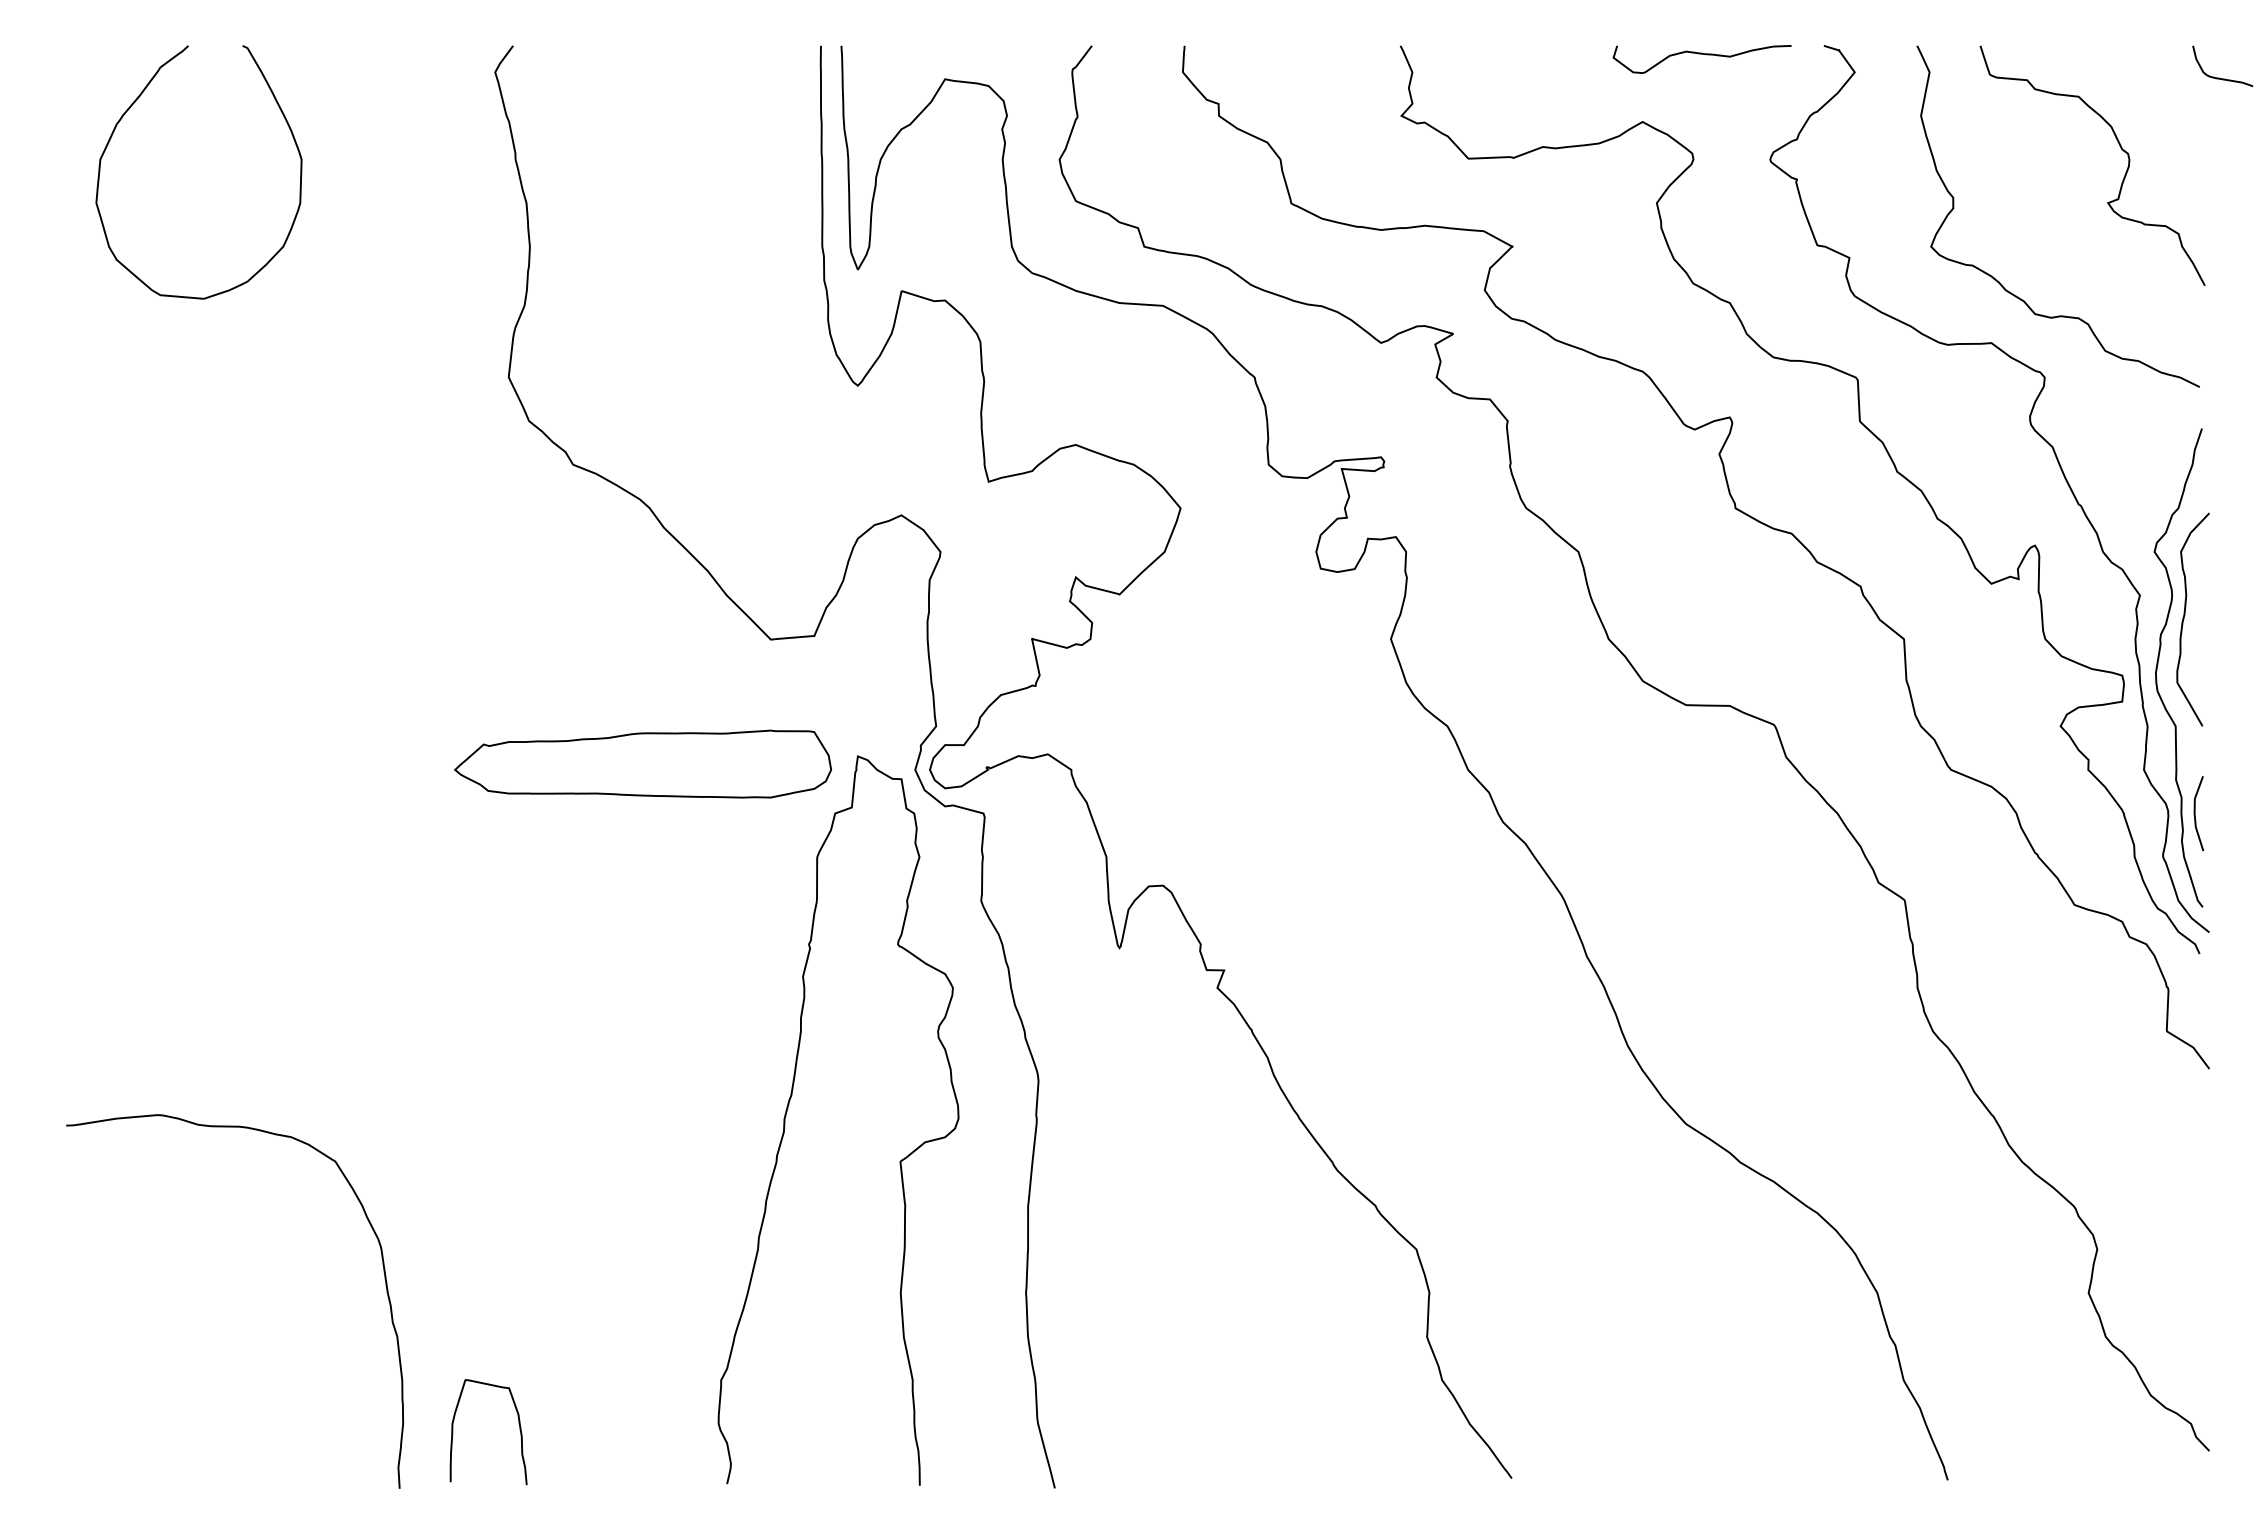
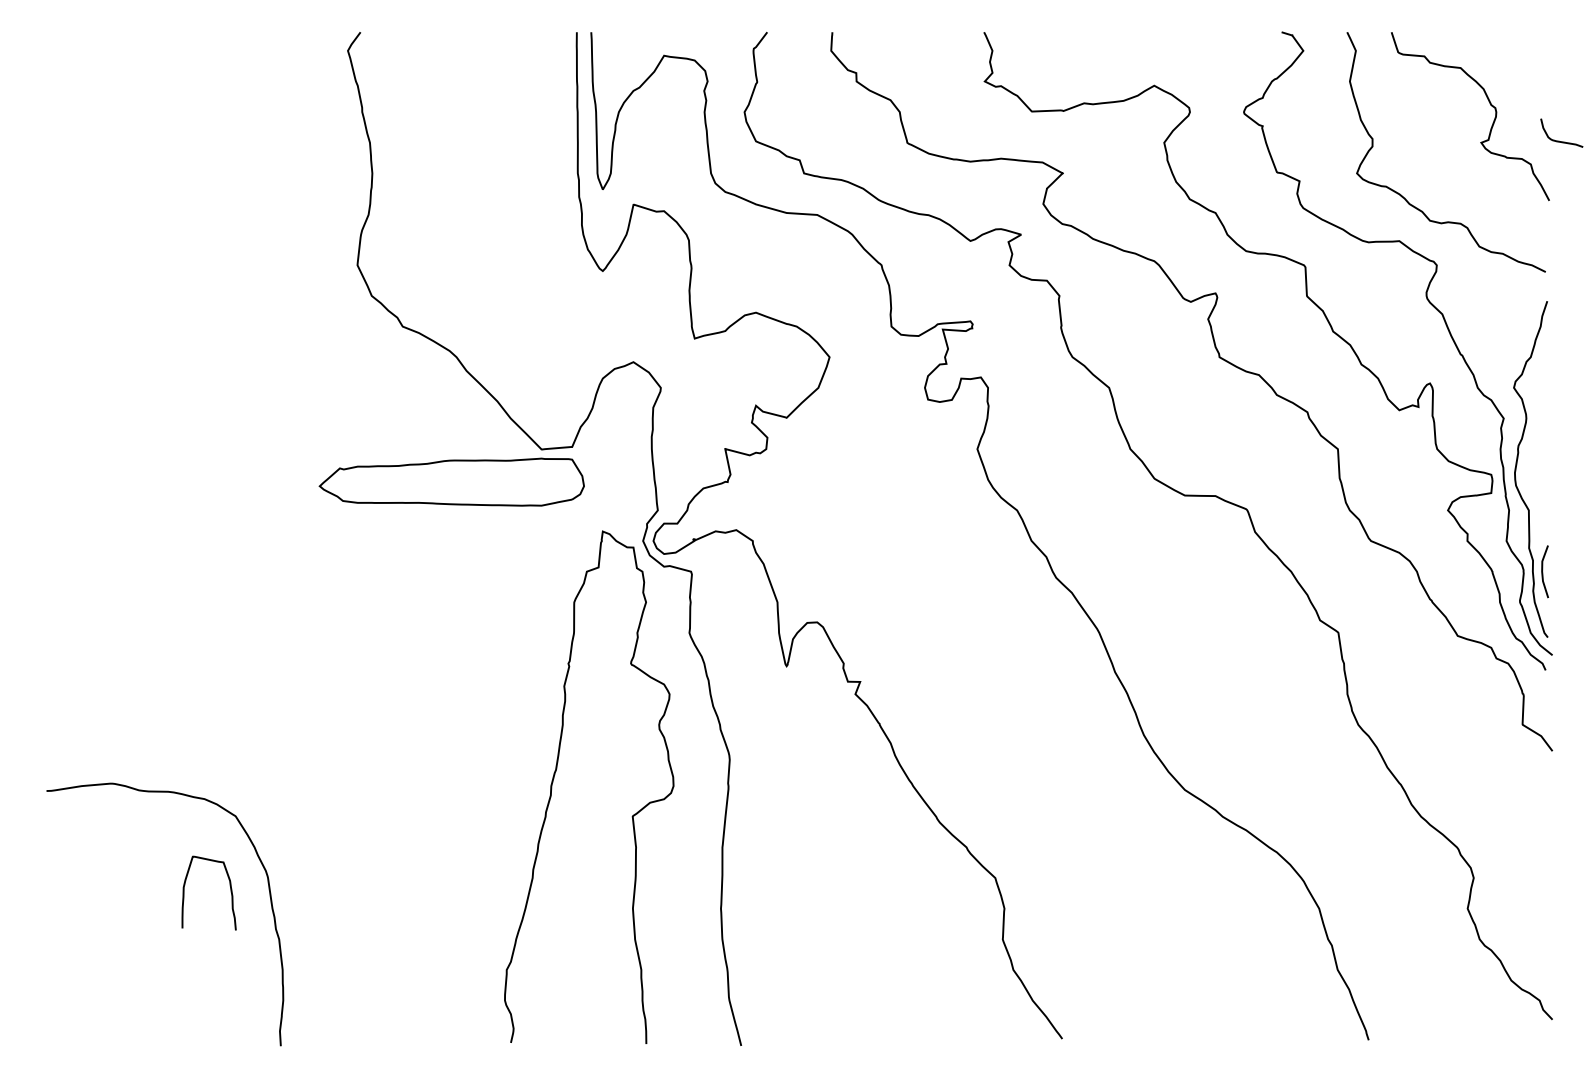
curve: (1701, 54) -> (1195, 38), removed
curve: (2219, 77) -> (1559, 140), moved
part: (113, 134) -> (79, 94), removed
curve: (2184, 619) -> (1535, 435), removed
part: (642, 763) -> (451, 481), moved
curve: (518, 1424) -> (230, 887), moved

